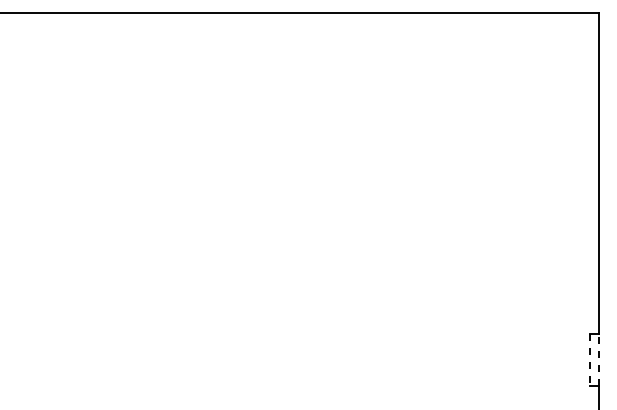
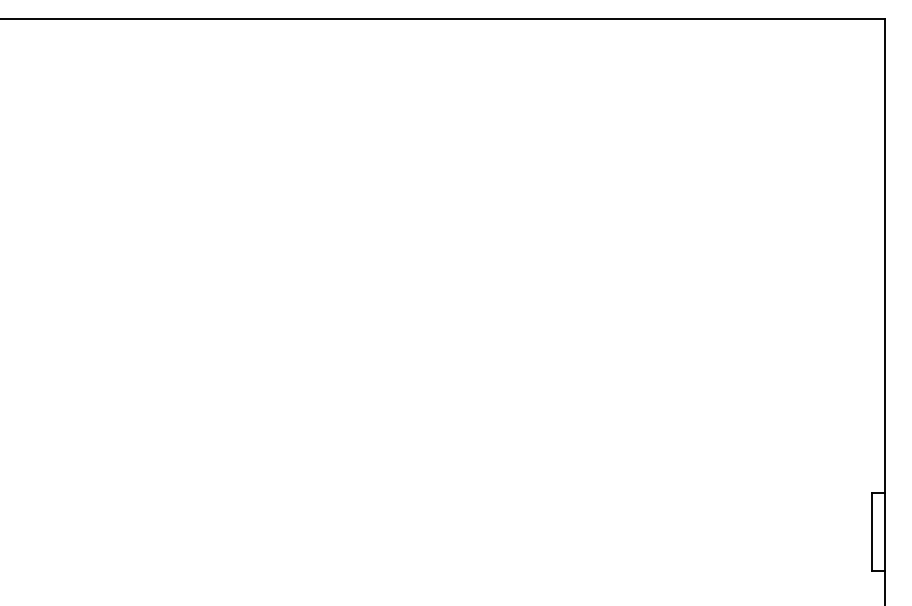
line: (598, 359) -> (884, 531), dashed -> solid
line: (589, 360) -> (871, 532), dashed -> solid

